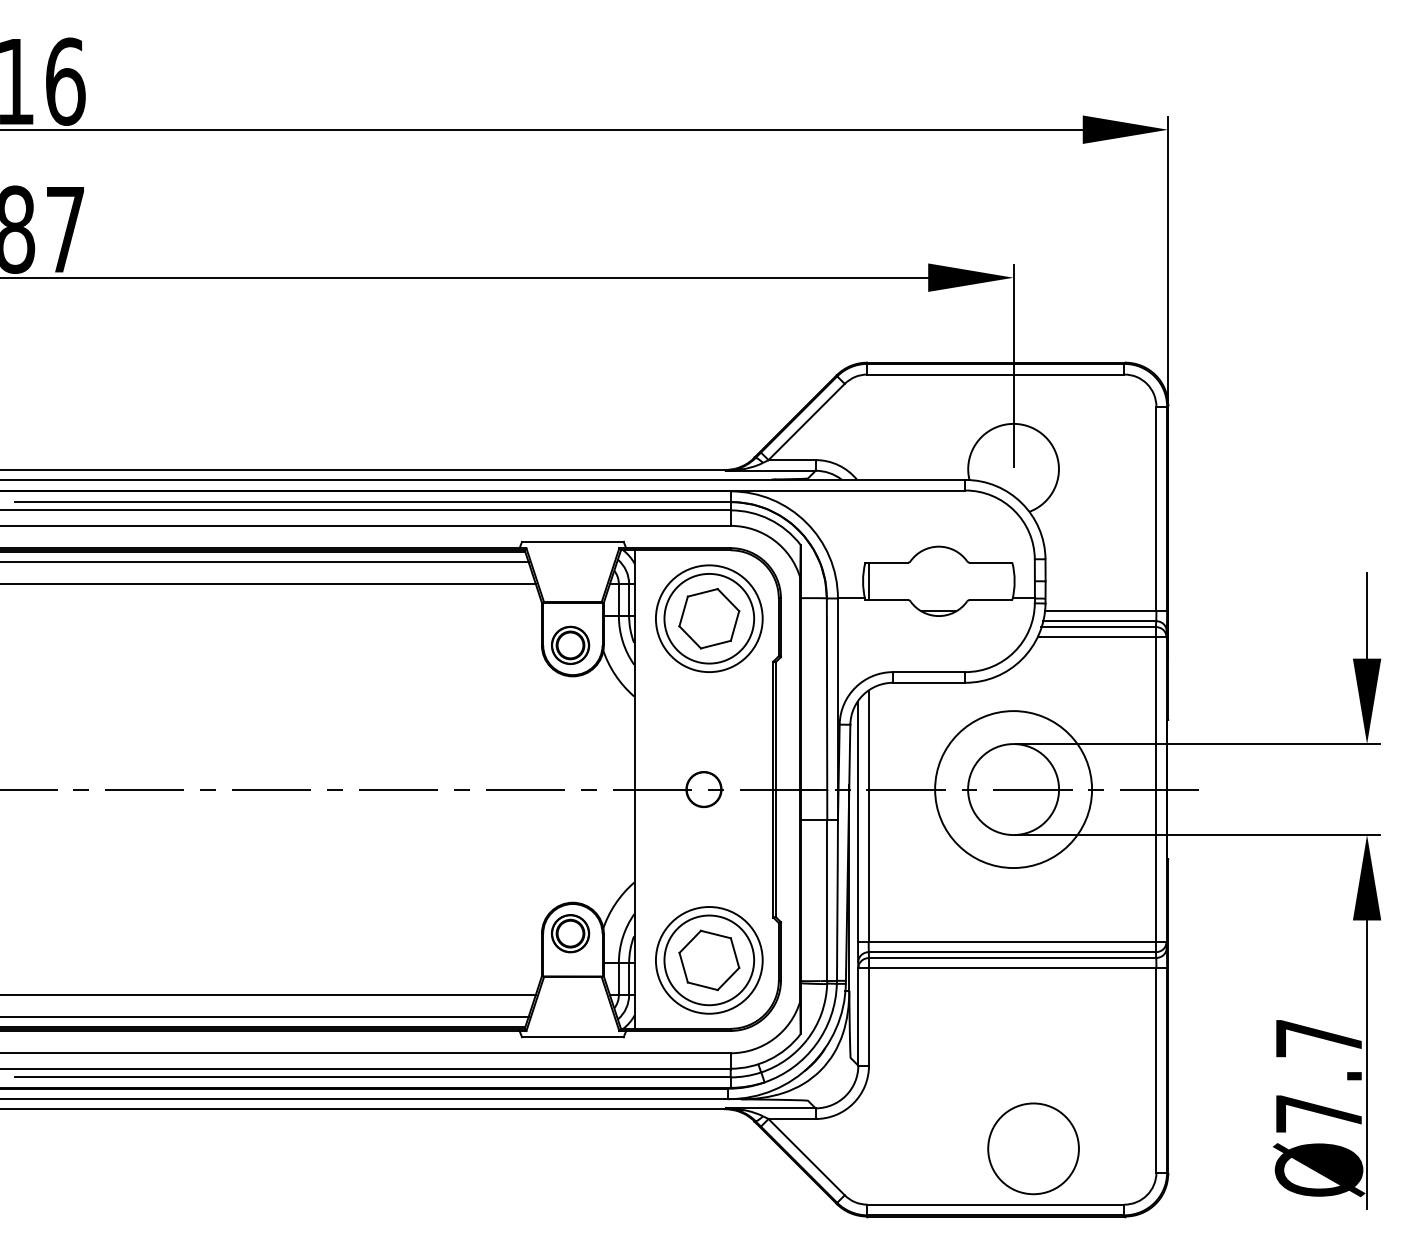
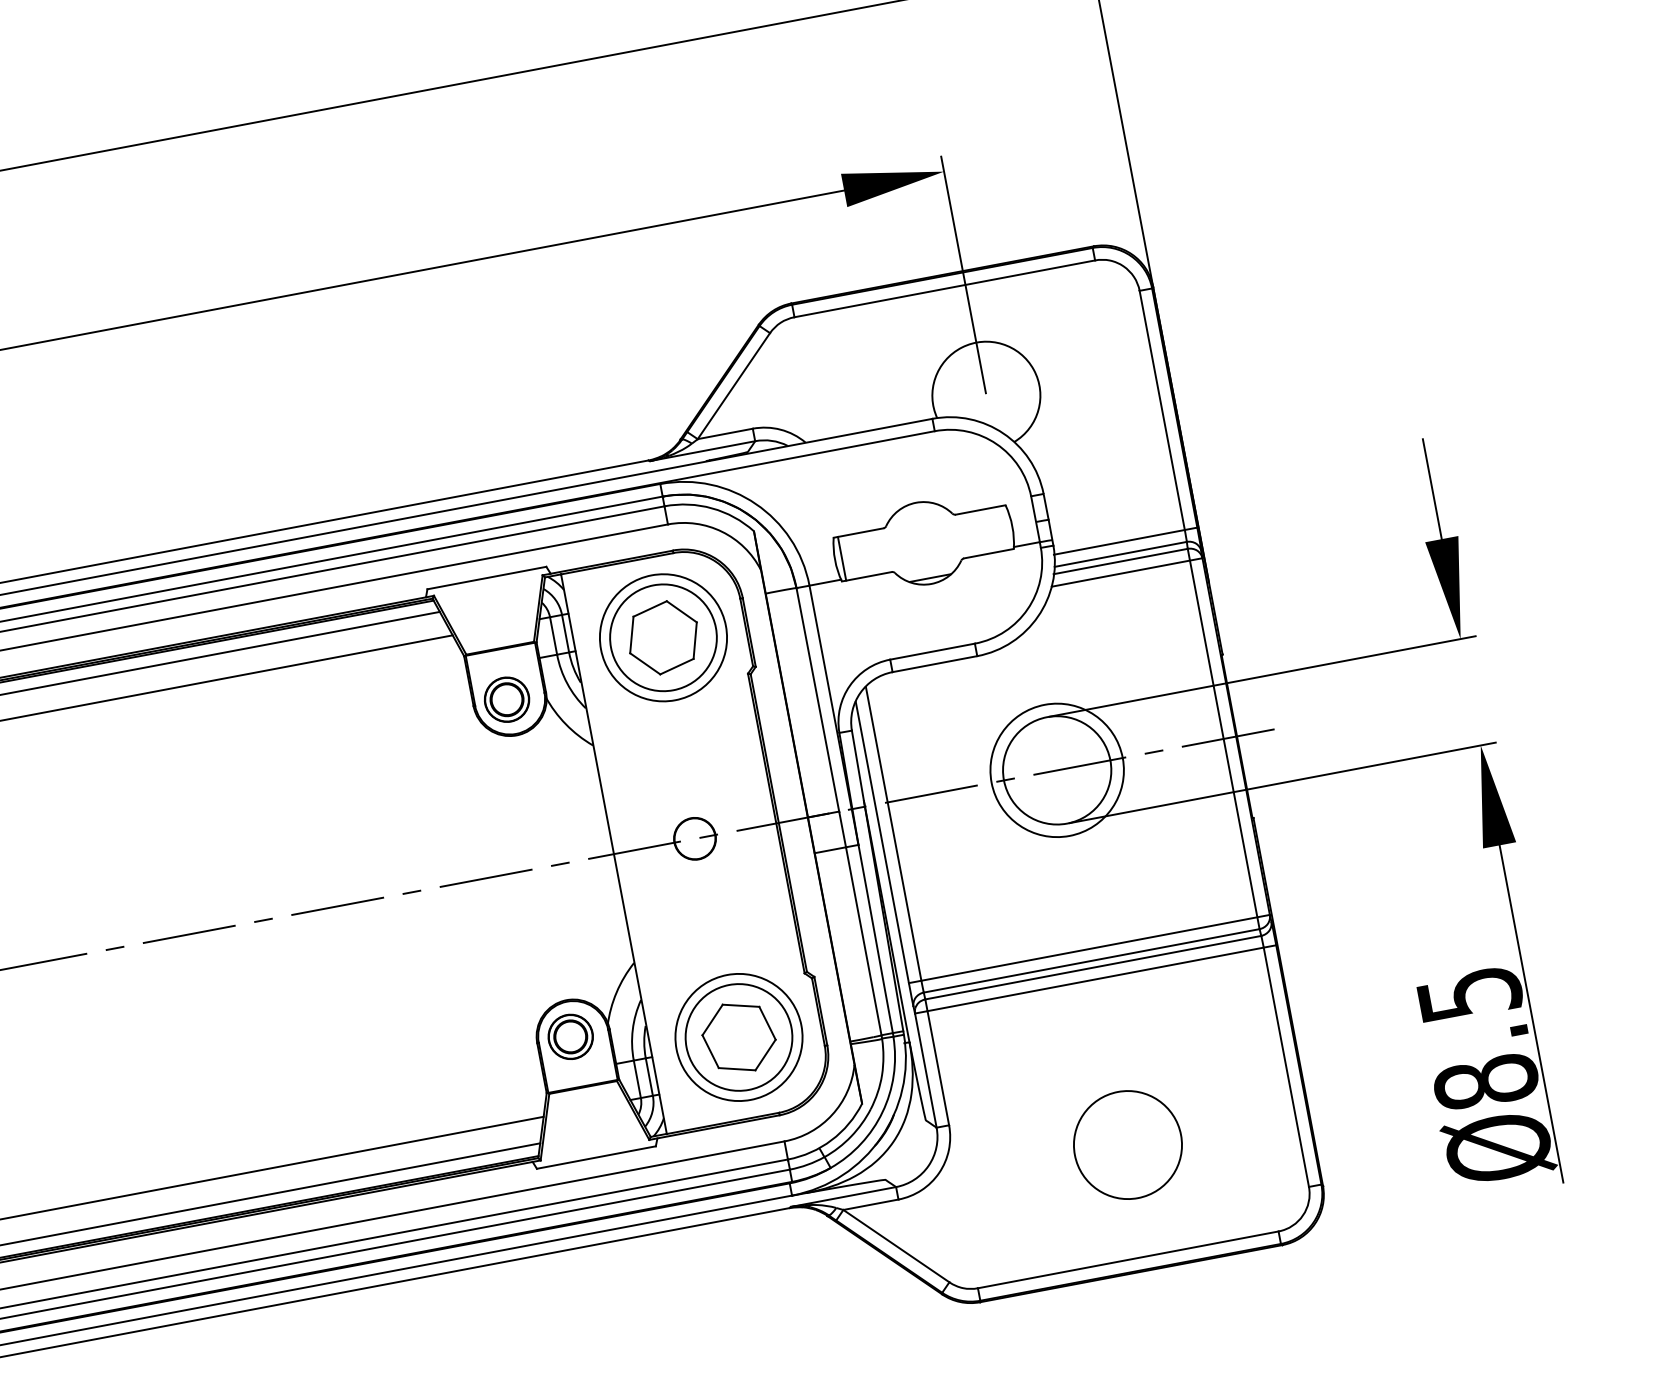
circle: (1013, 789) -> (1057, 770), size x0.71
text: (1318, 1076) -> (1477, 1038), Ø7.7 -> Ø8.5
circle: (1033, 1148) -> (1127, 1144), moved

